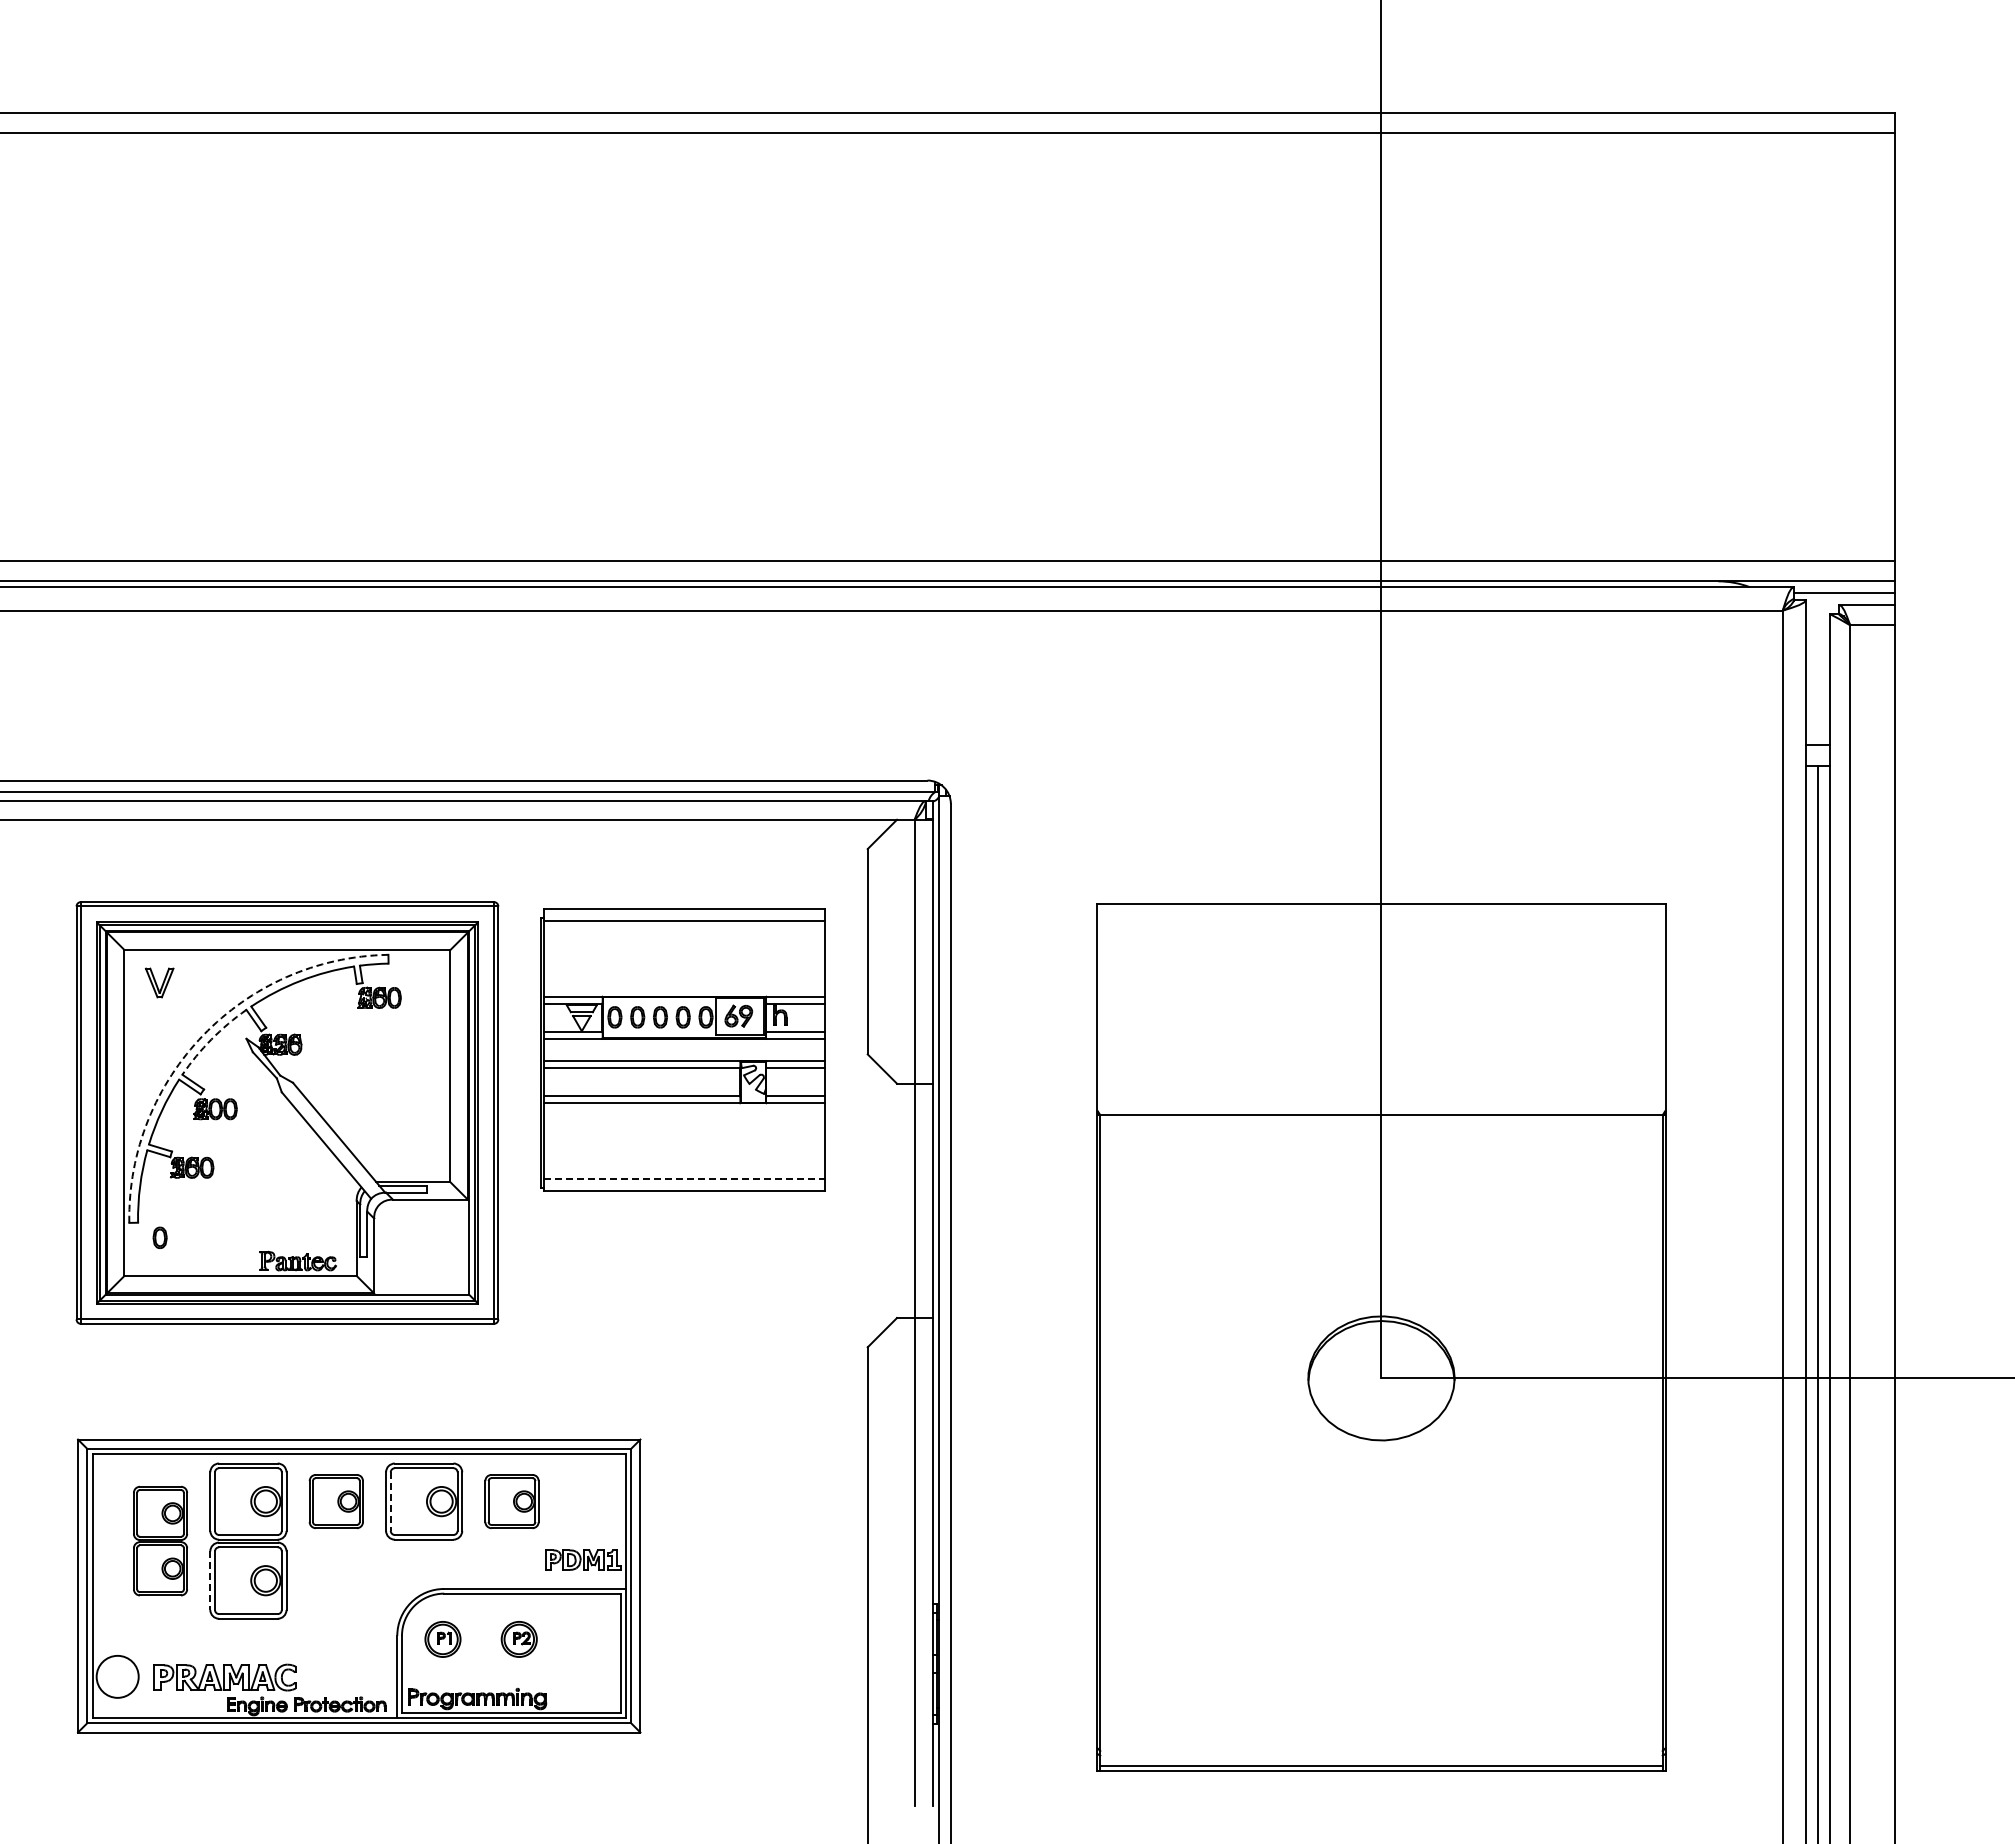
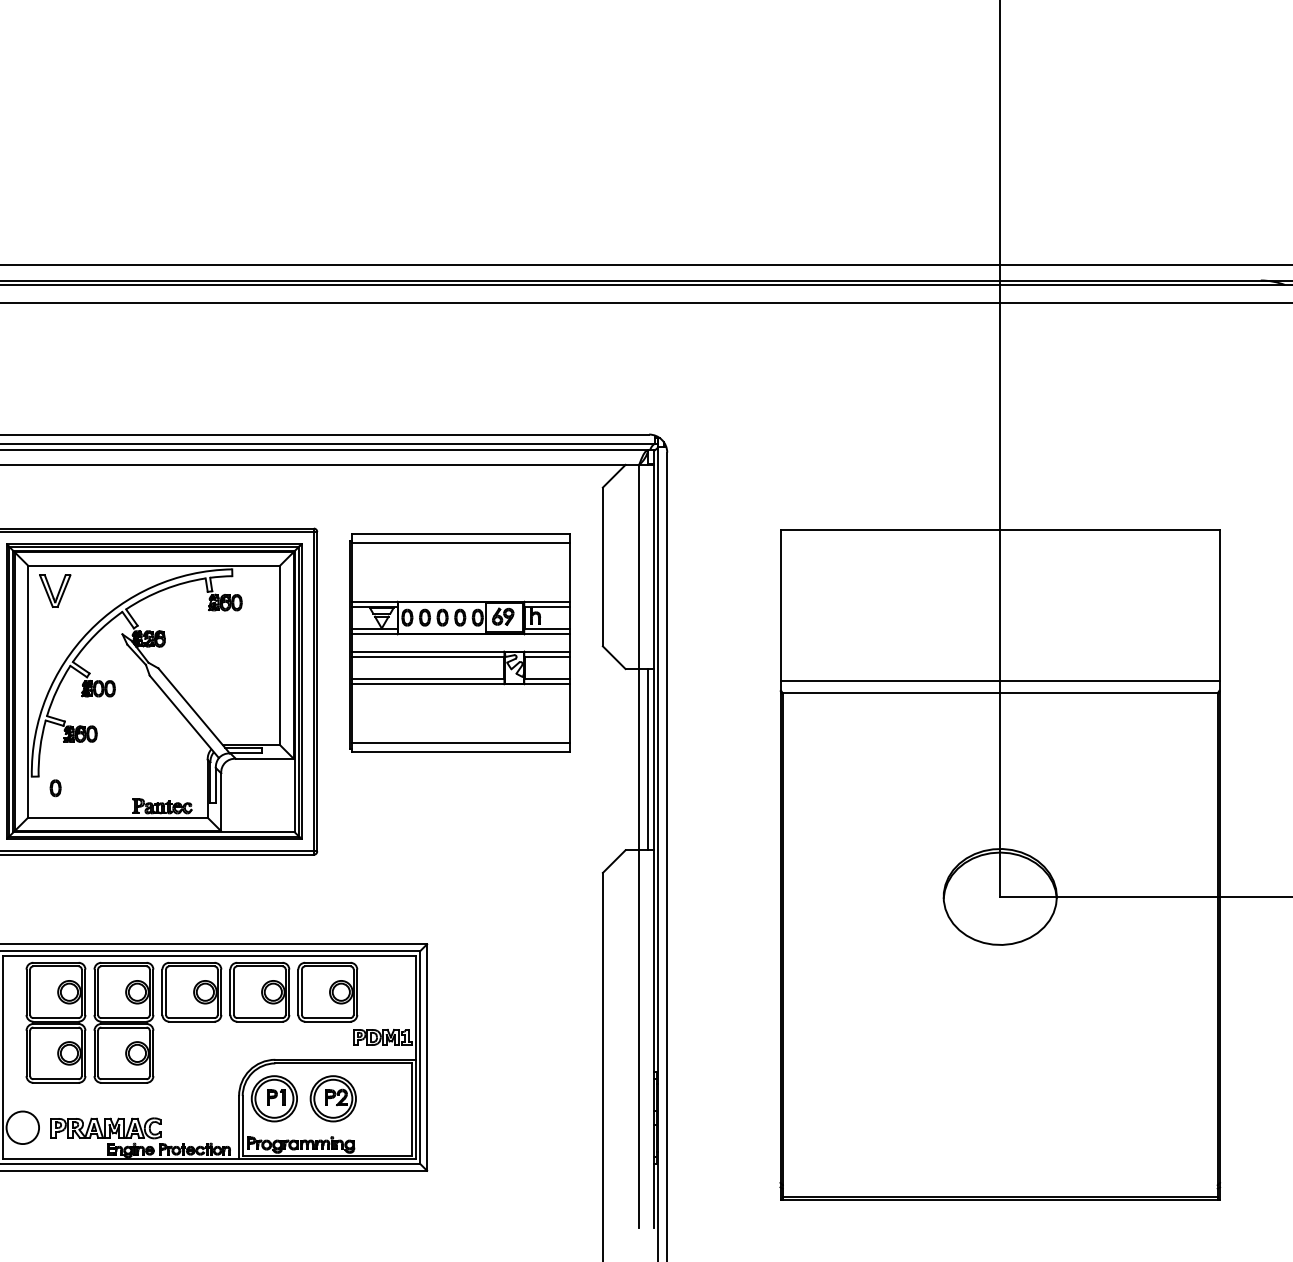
part: (159, 982) -> (55, 590), size x1.43
arc: (203, 1035) -> (89, 631), dashed -> solid
arc: (211, 1039) -> (95, 634), dashed -> solid
line: (1381, 1098) -> (1000, 680), added
line: (684, 1178) -> (461, 742), dashed -> solid
line: (926, 1200) -> (648, 759), added
part: (336, 1501) -> (192, 992), size x1.43
part: (511, 1501) -> (327, 992), size x1.43
line: (390, 1502) -> (233, 992), dashed -> solid
part: (160, 1540) -> (55, 1022), size x1.43
line: (210, 1581) -> (94, 1054), dashed -> solid
part: (442, 1639) -> (274, 1098), size x1.67
part: (519, 1639) -> (333, 1098), size x1.67

